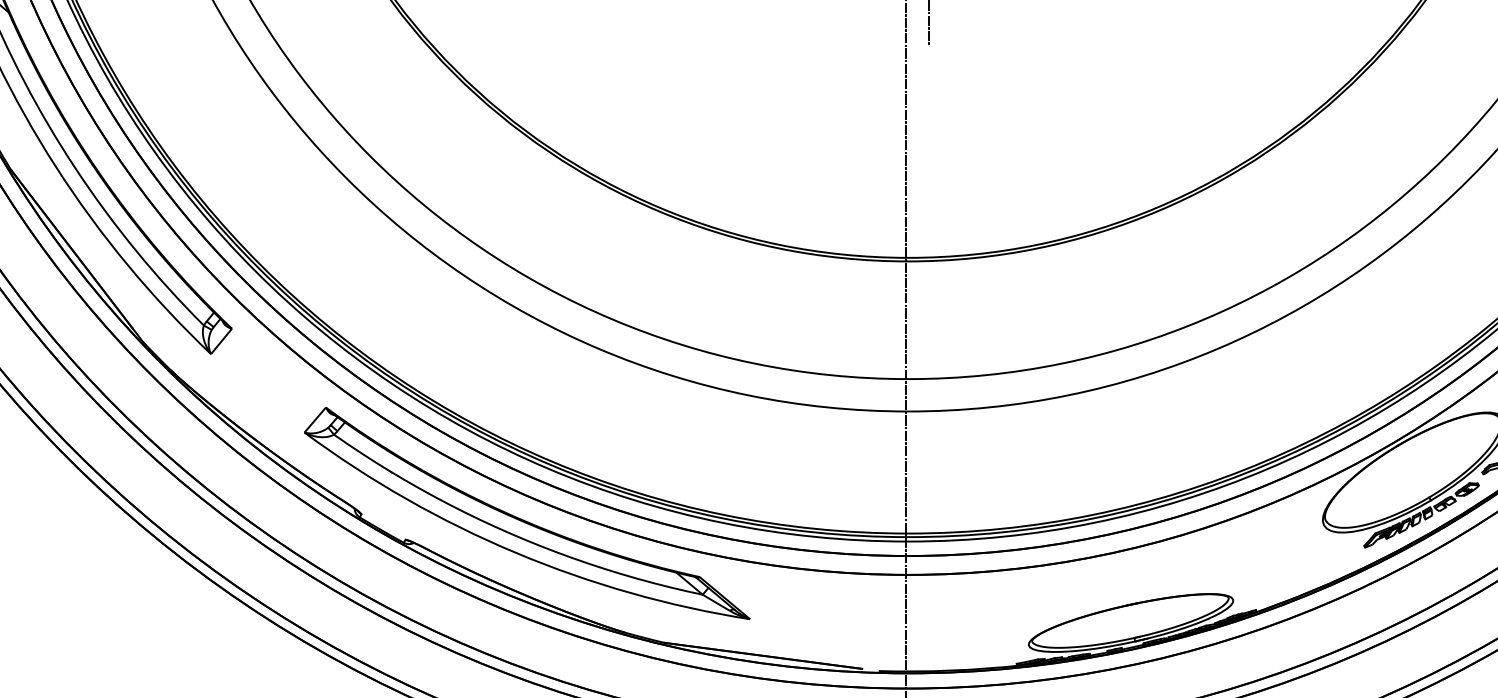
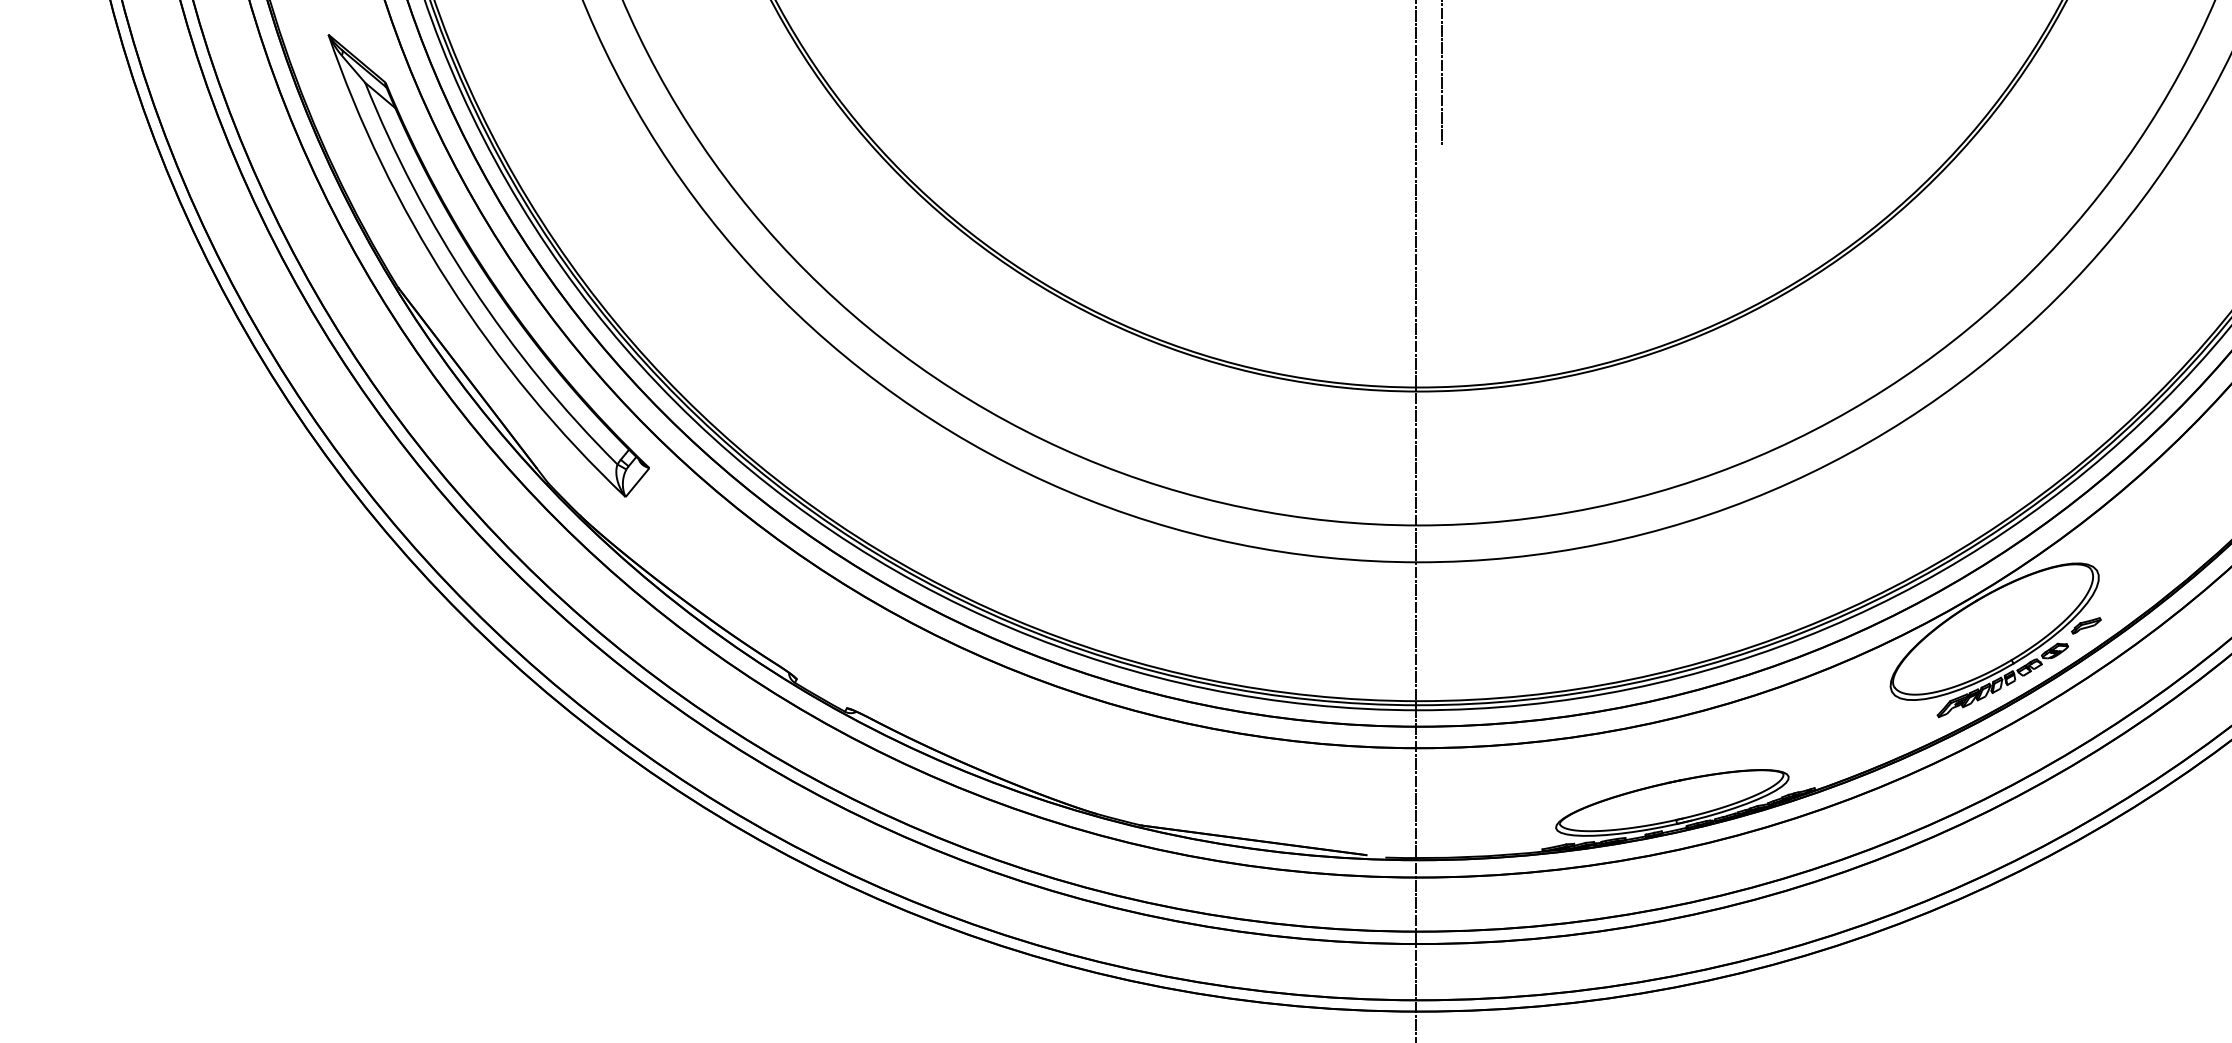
part: (523, 519) -> (981, 685), removed

